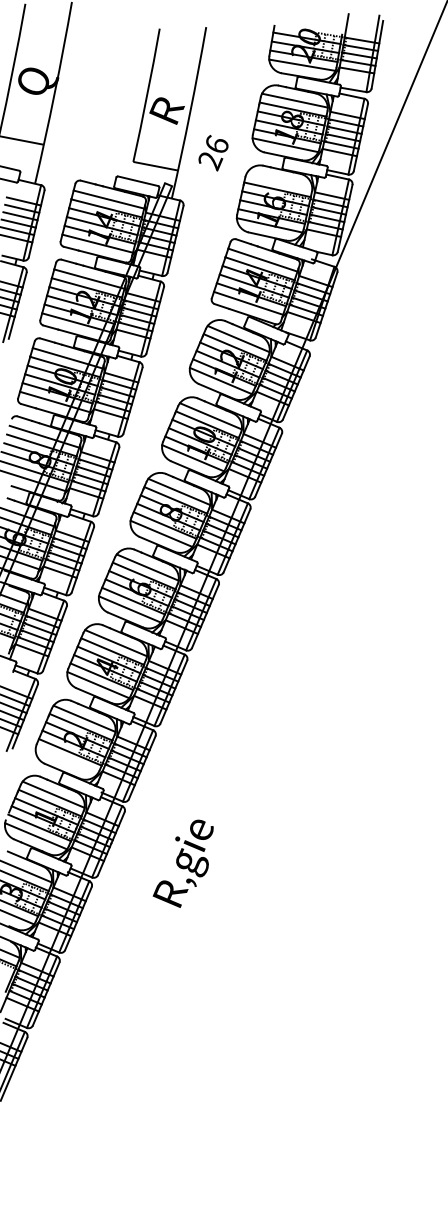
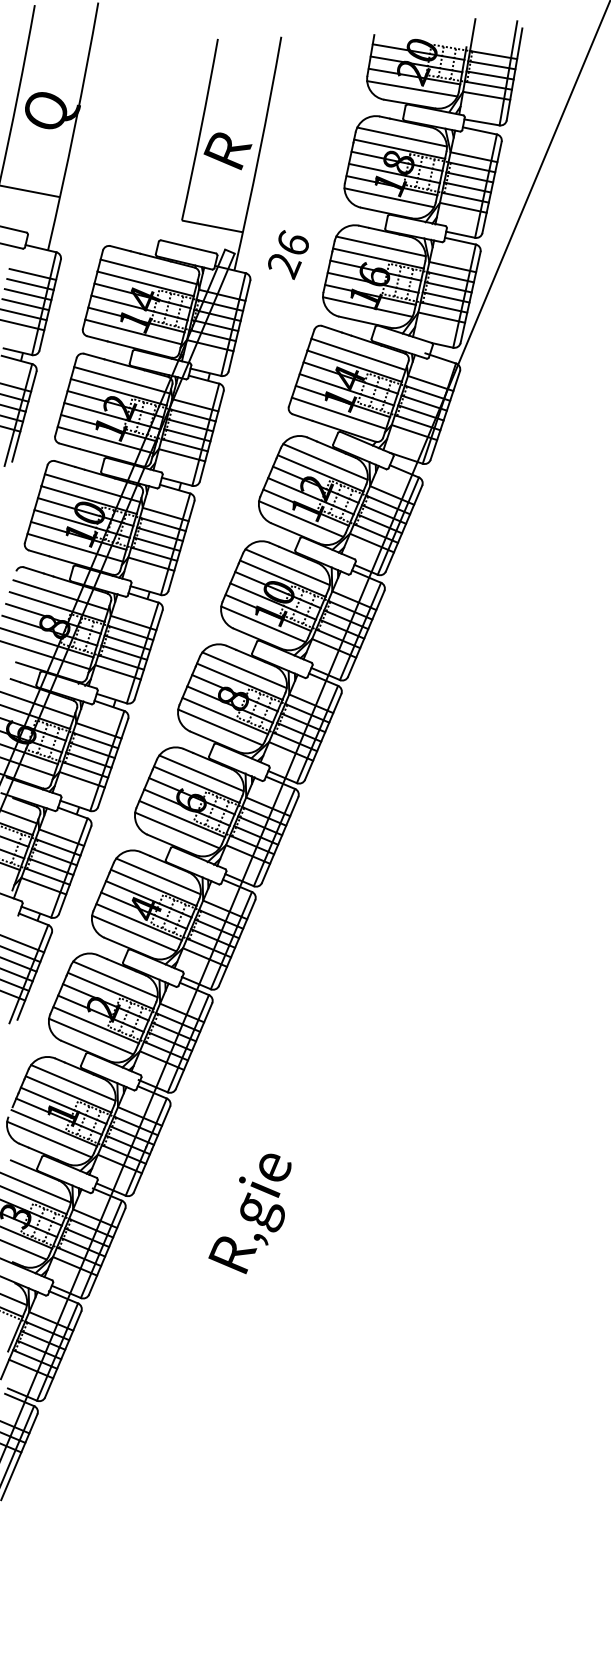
text: (213, 153) -> (288, 255), moved
line: (279, 180) -> (381, 245), added
line: (66, 760) -> (90, 1036), added
text: (182, 863) -> (248, 1213), moved

